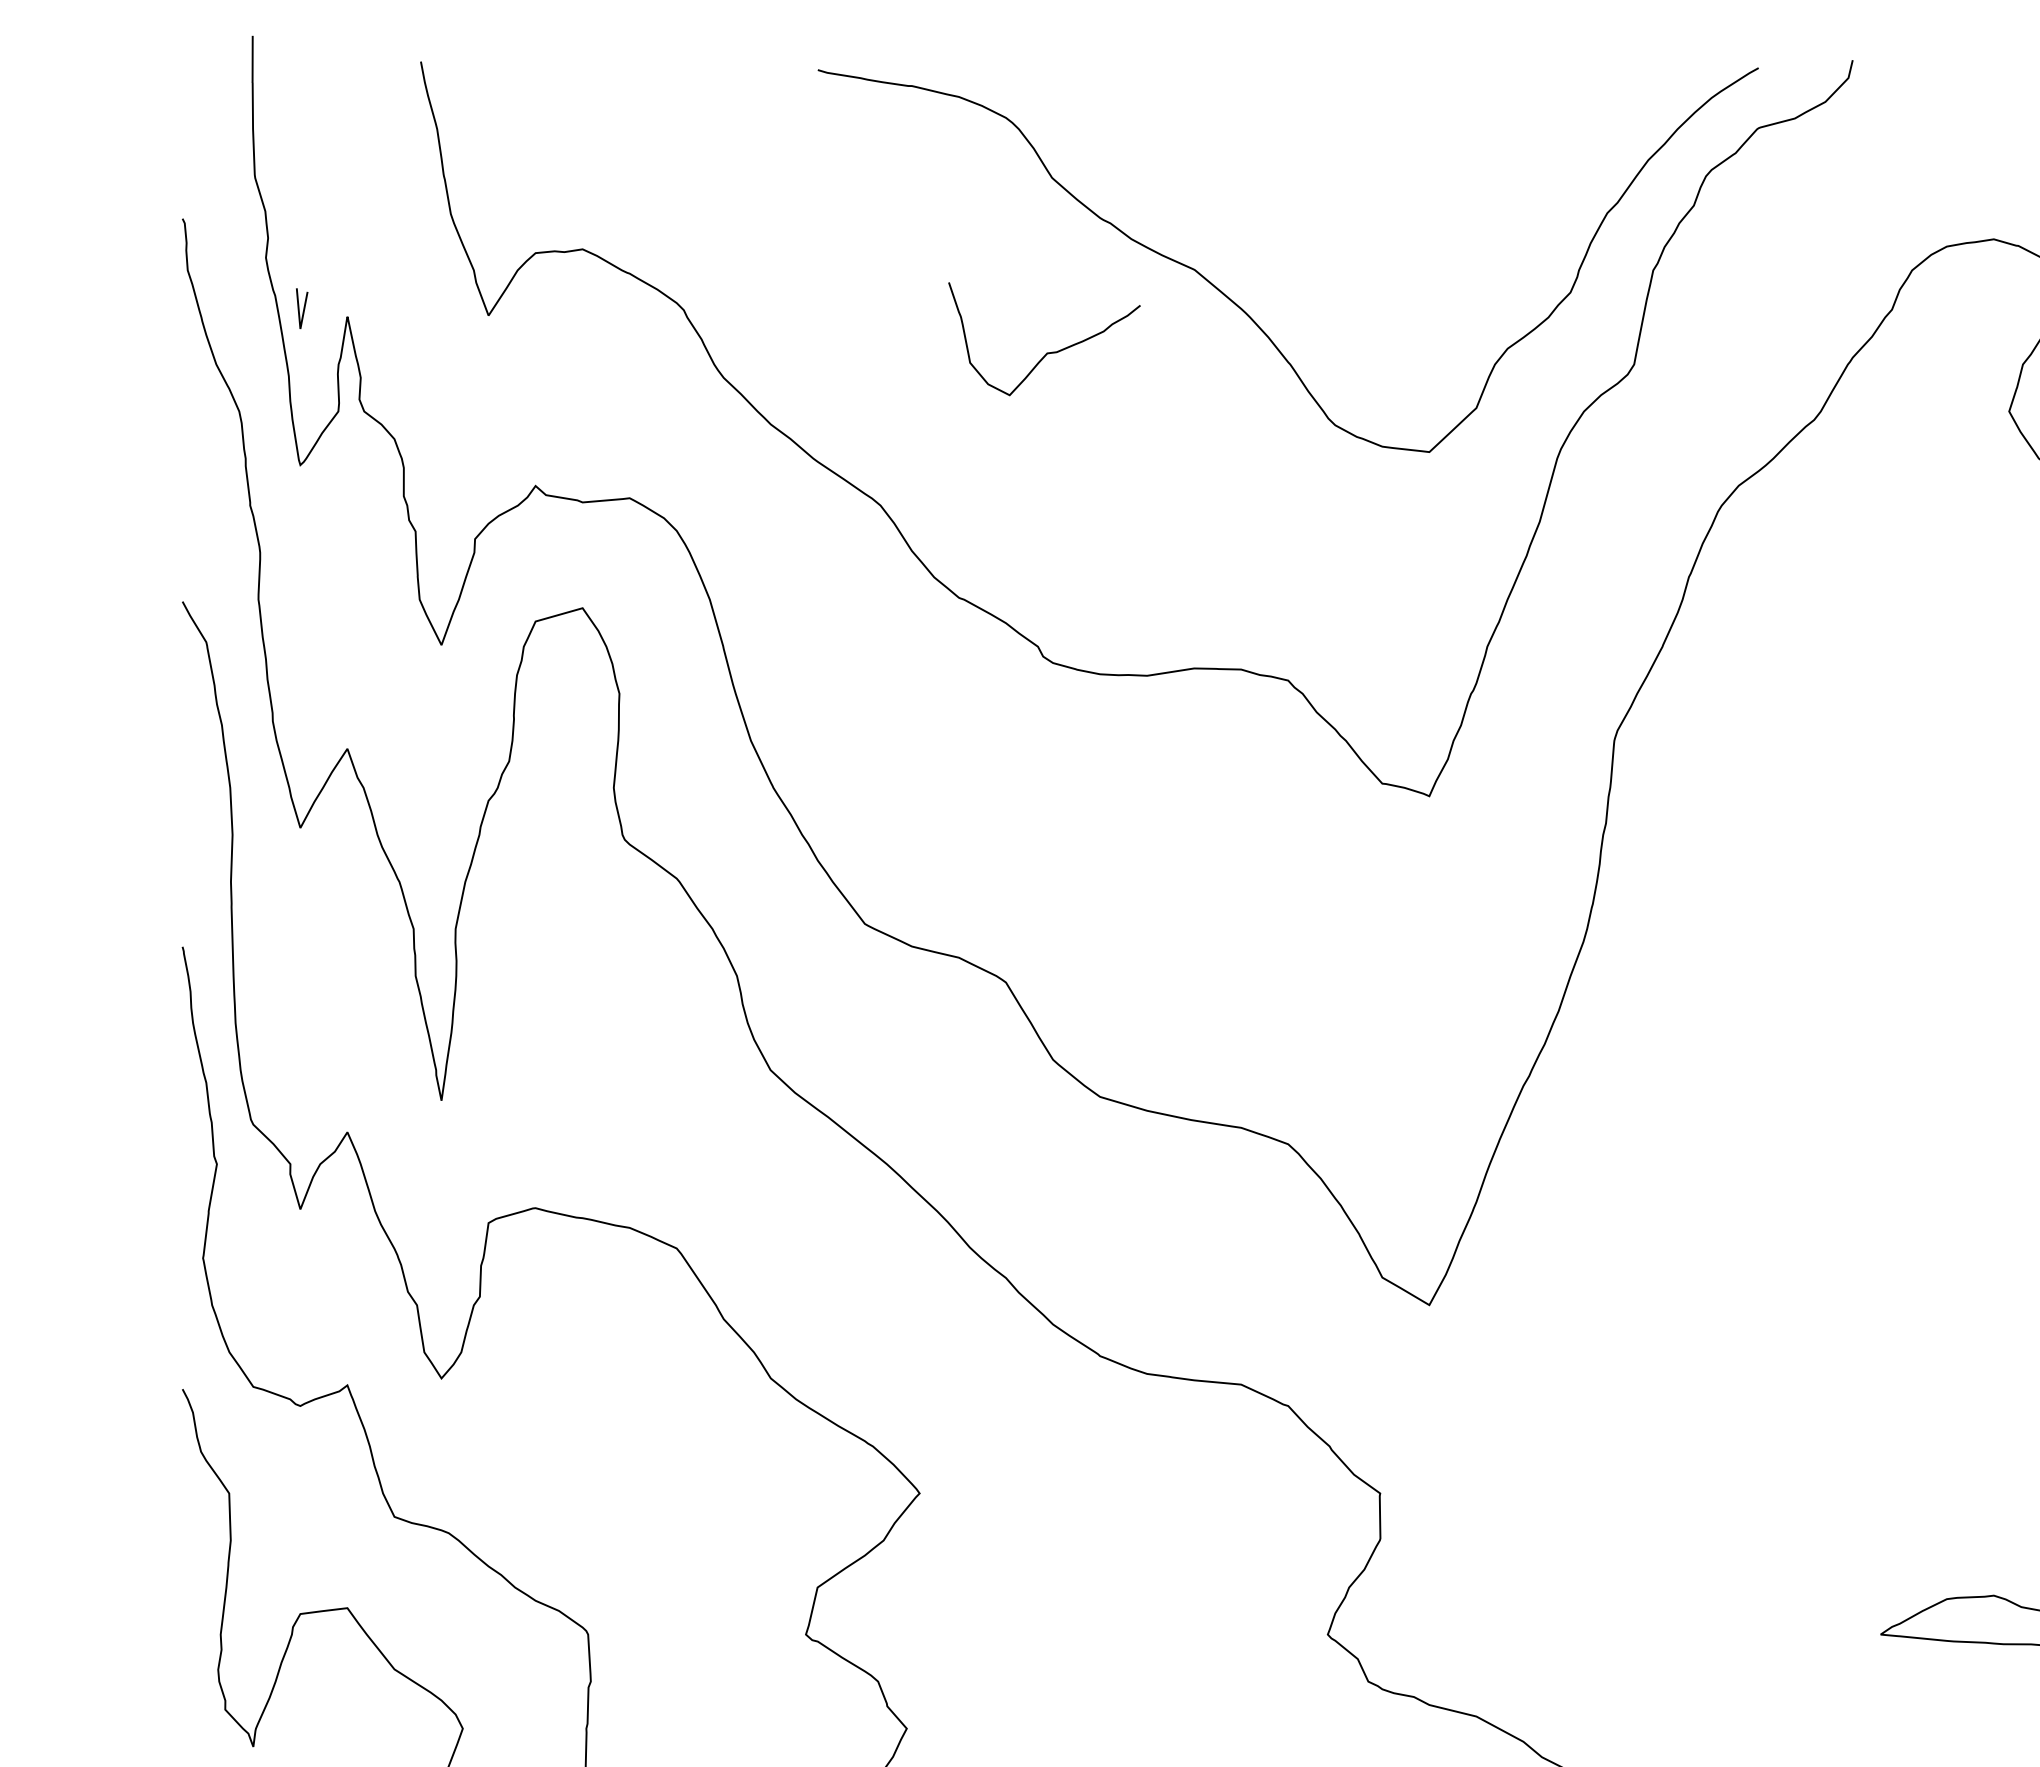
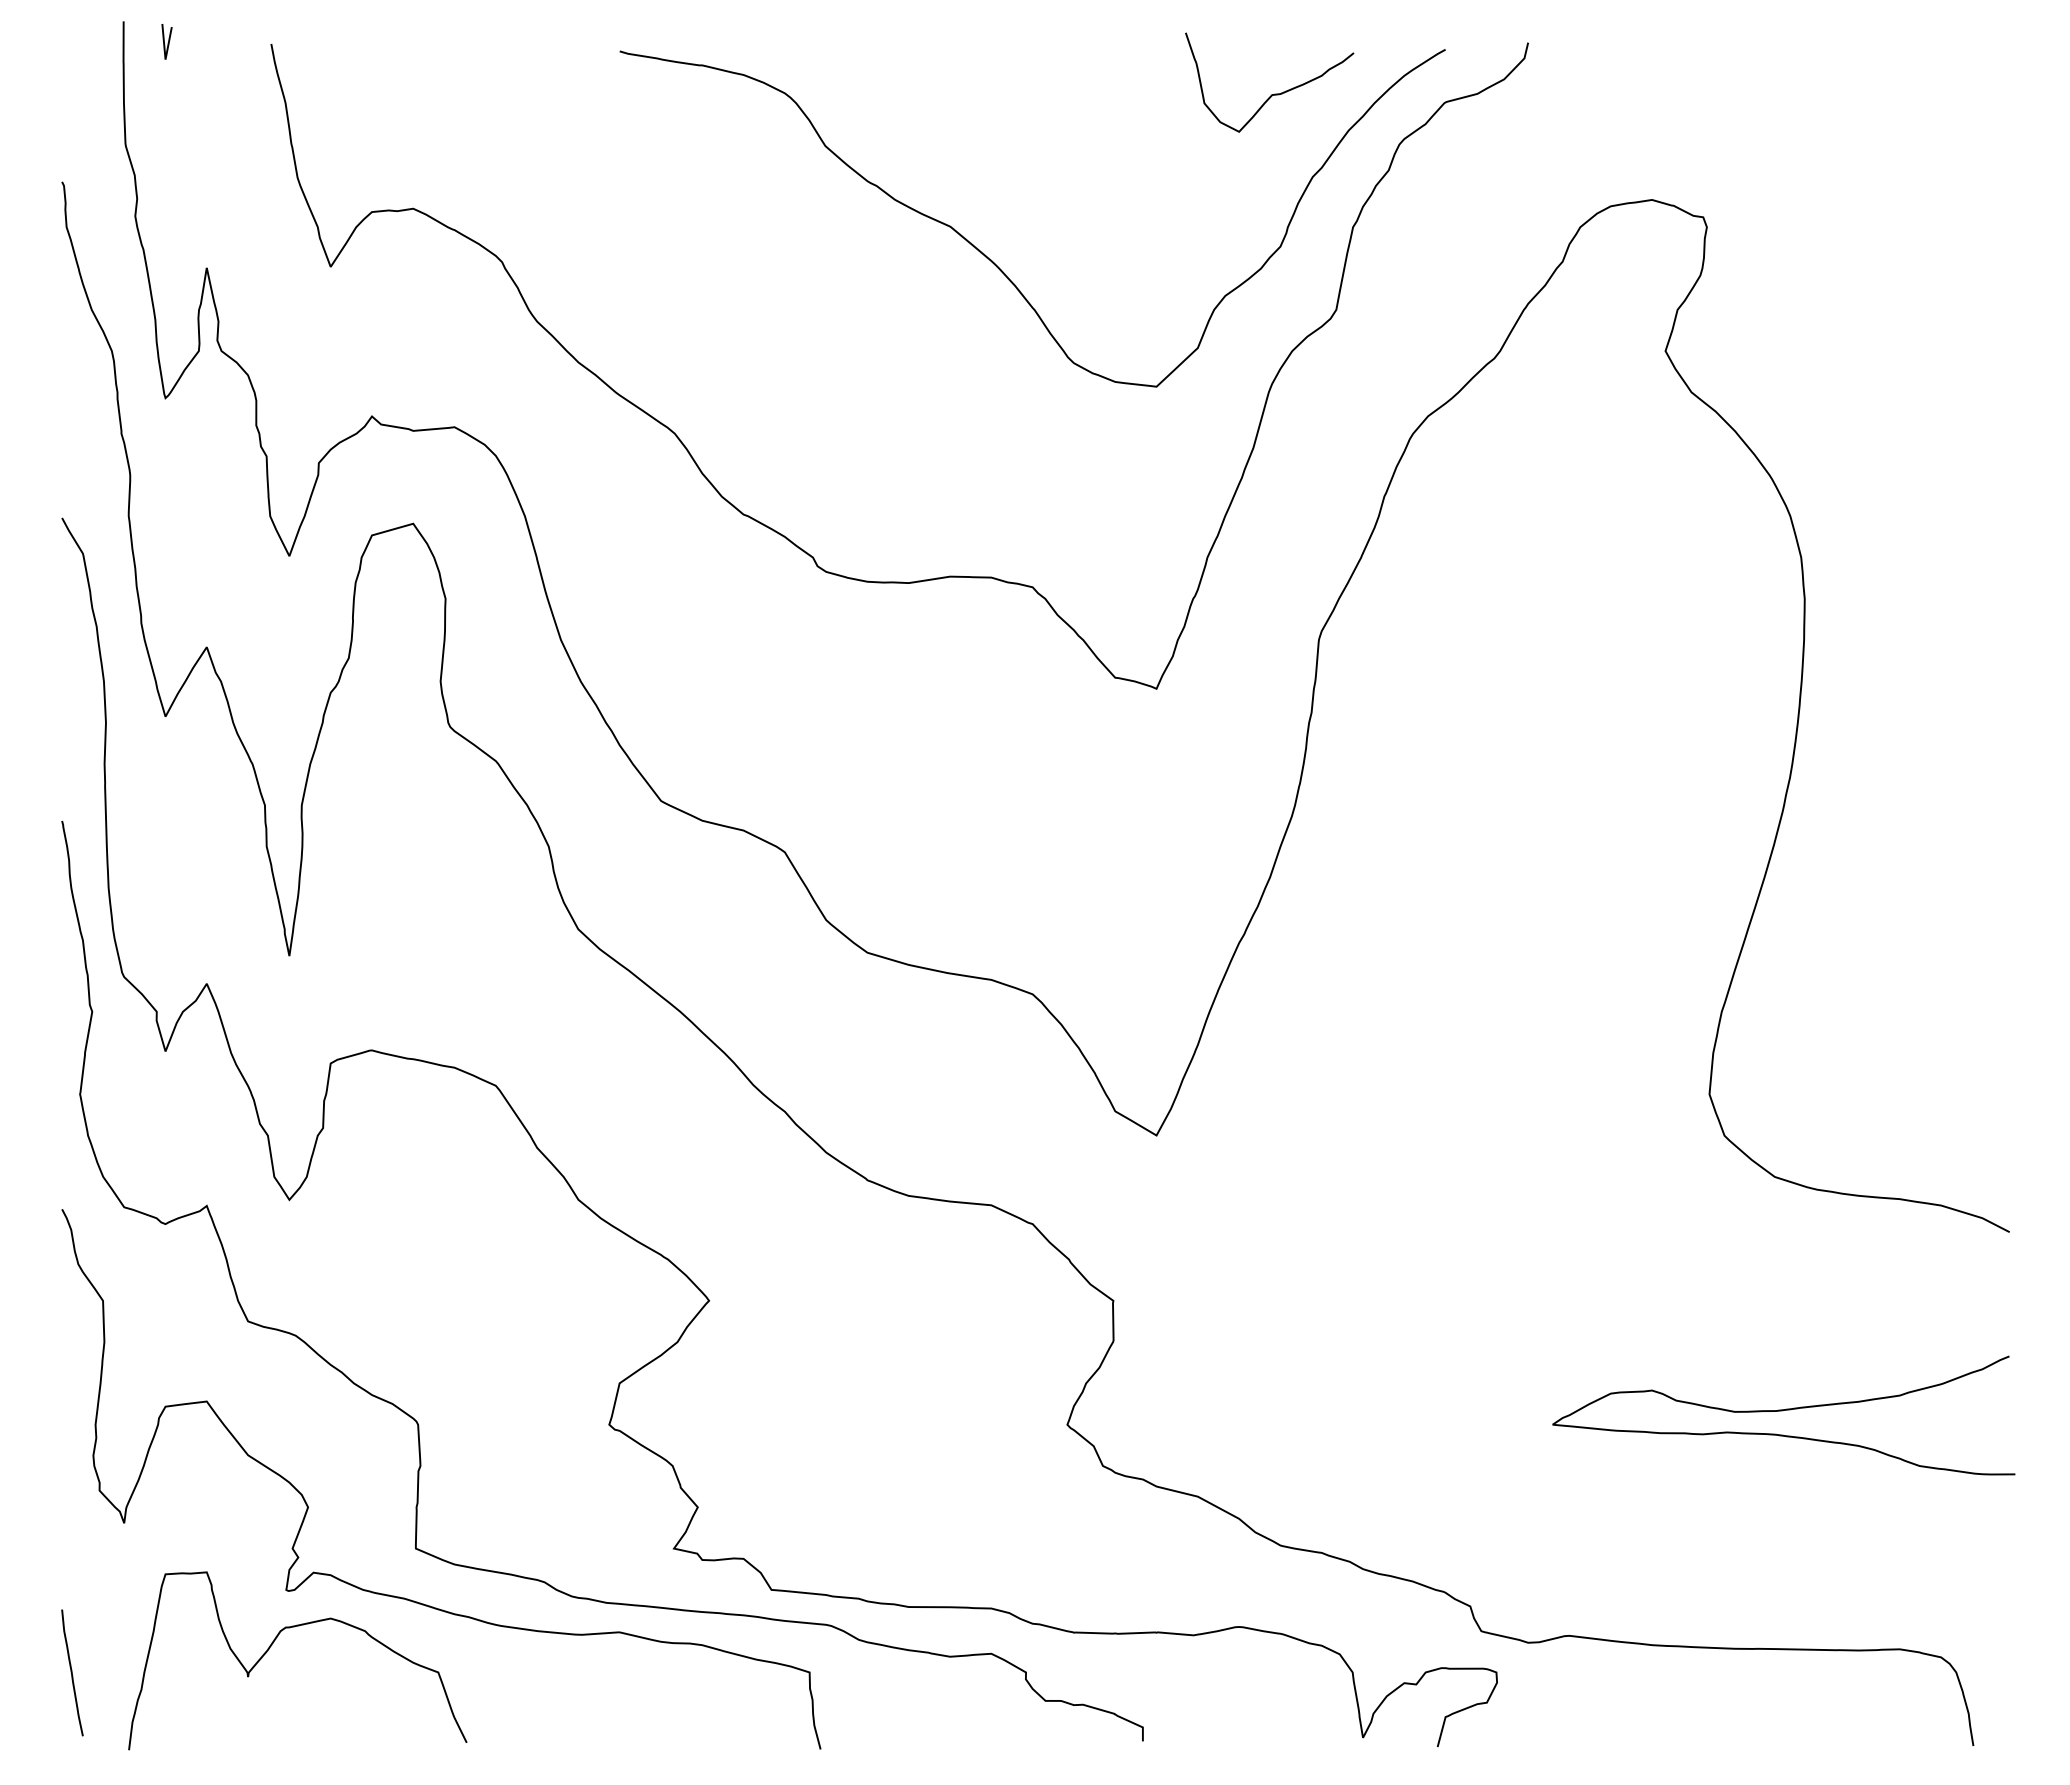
line: (299, 308) -> (164, 41), moved
curve: (1049, 351) -> (1274, 93), moved

